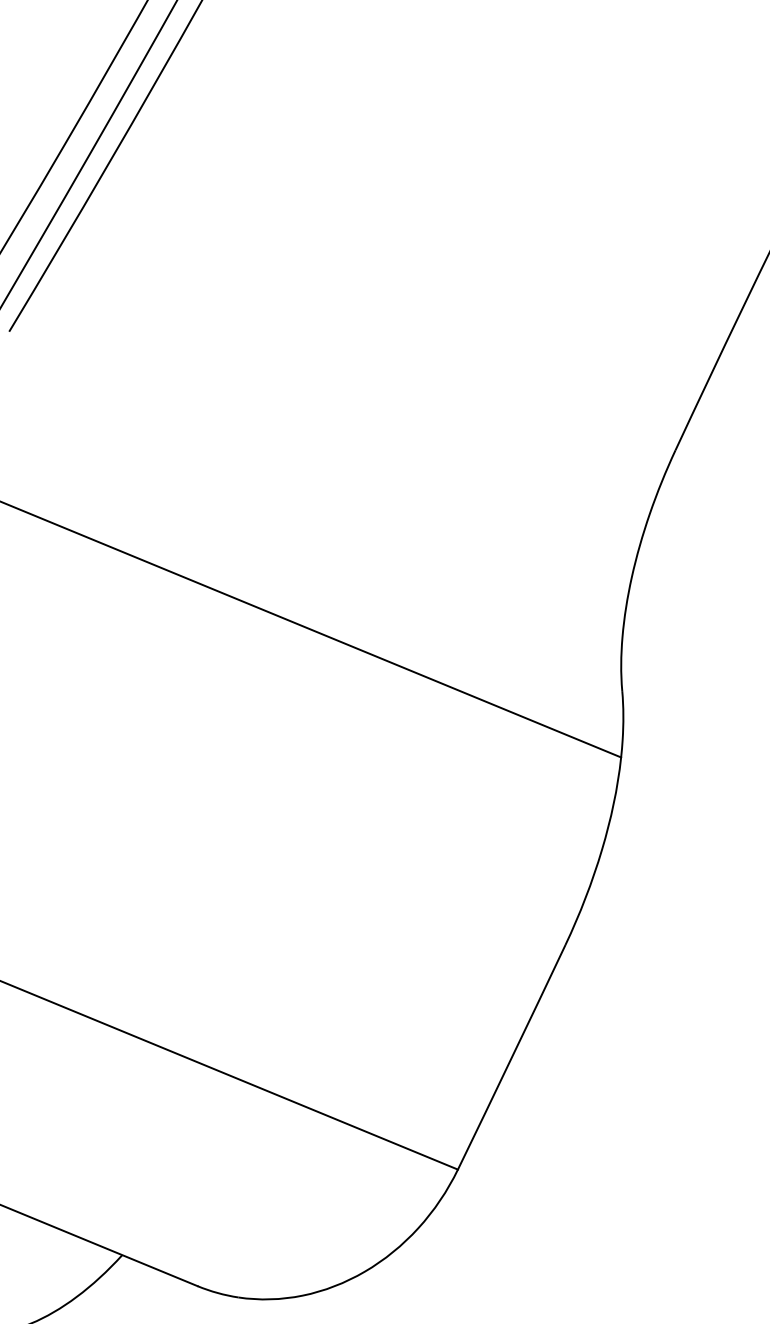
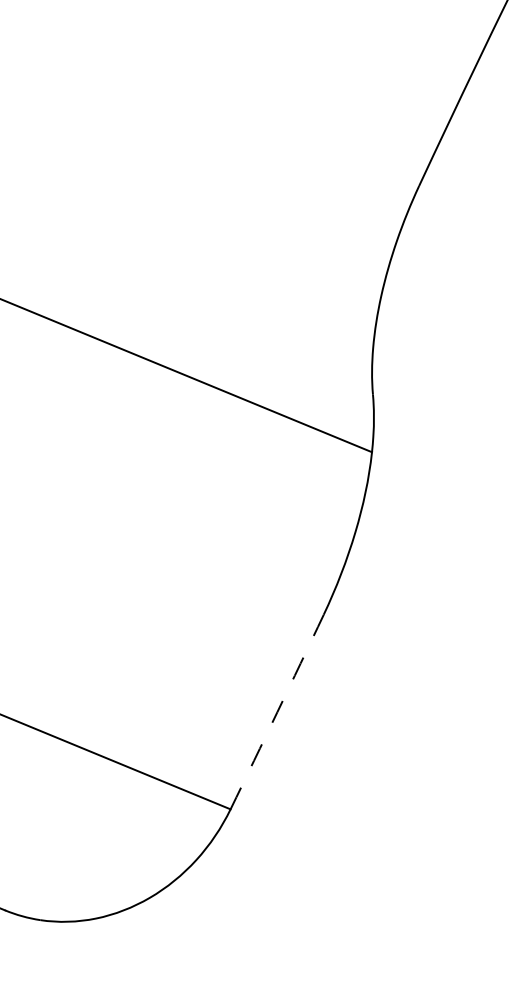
arc: (511, 1057) -> (276, 712), solid -> dashed

